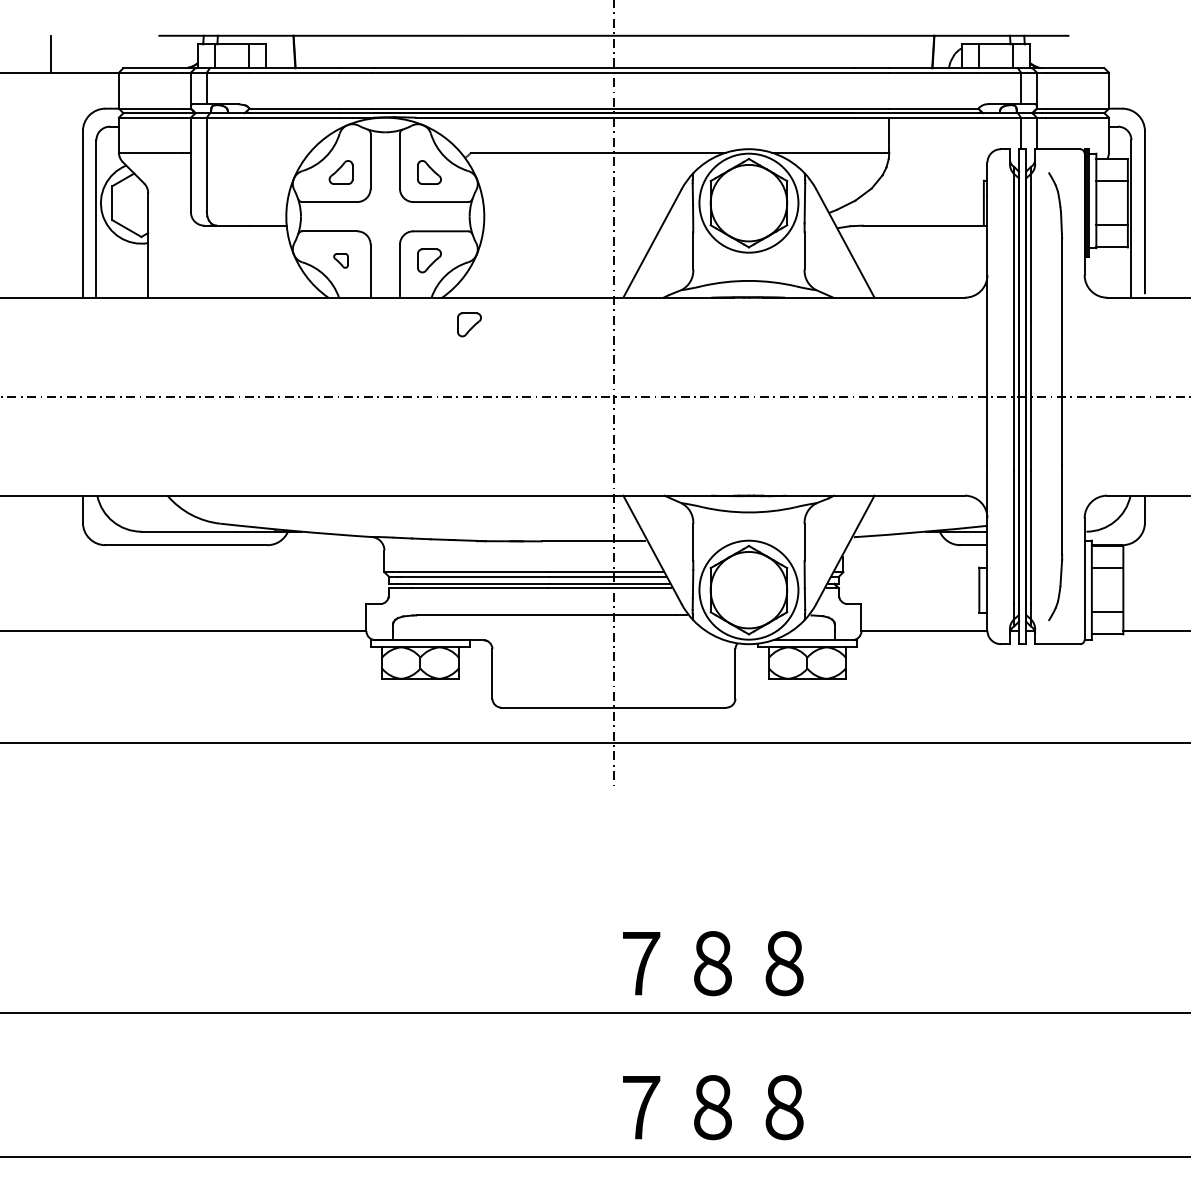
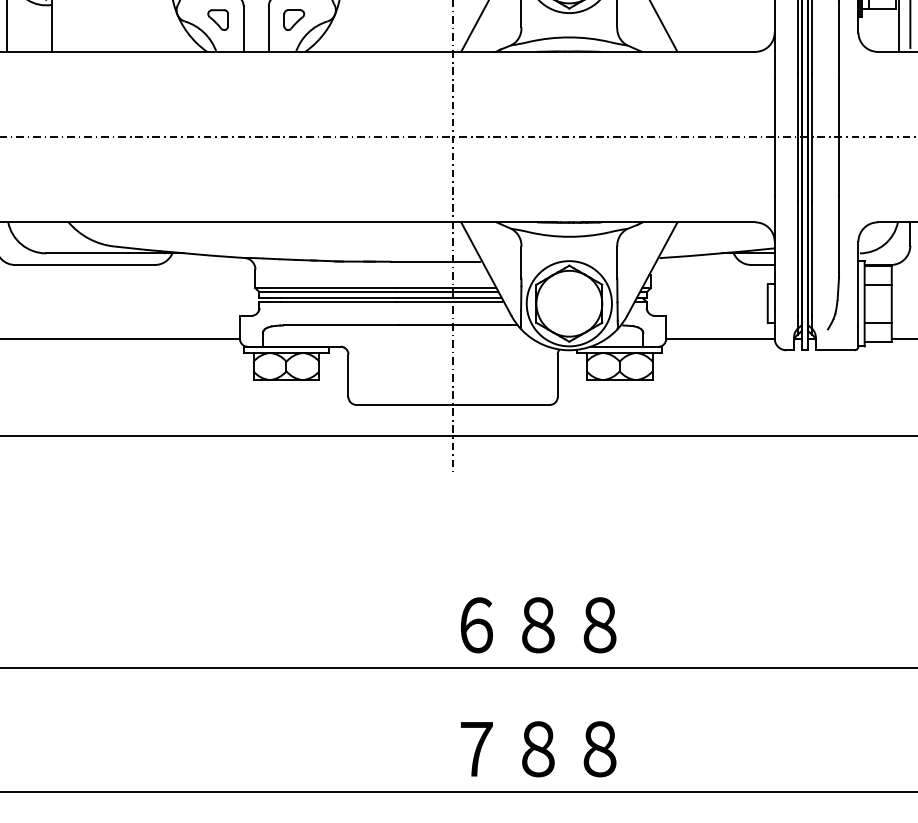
part: (340, 260) -> (217, 19), size x1.67
part: (469, 324) -> (328, 74), removed
text: (641, 963) -> (476, 625), ７８８ -> ６８８

